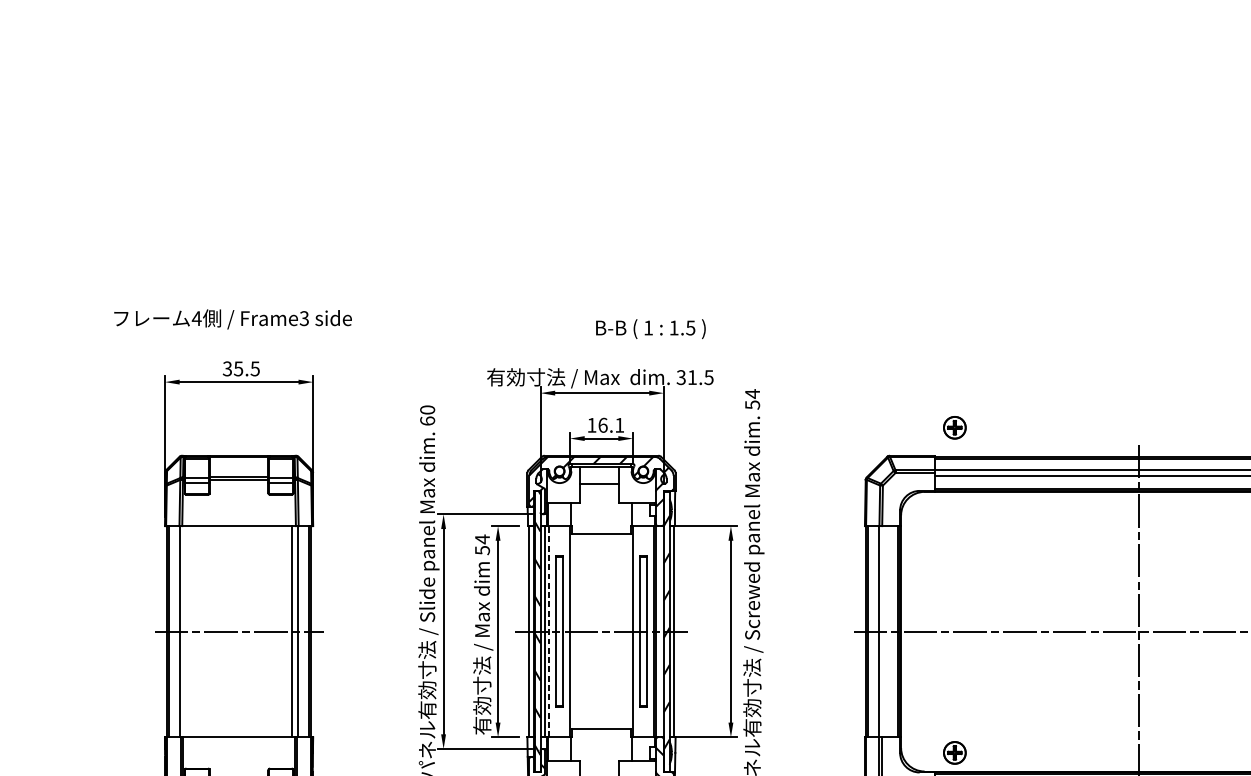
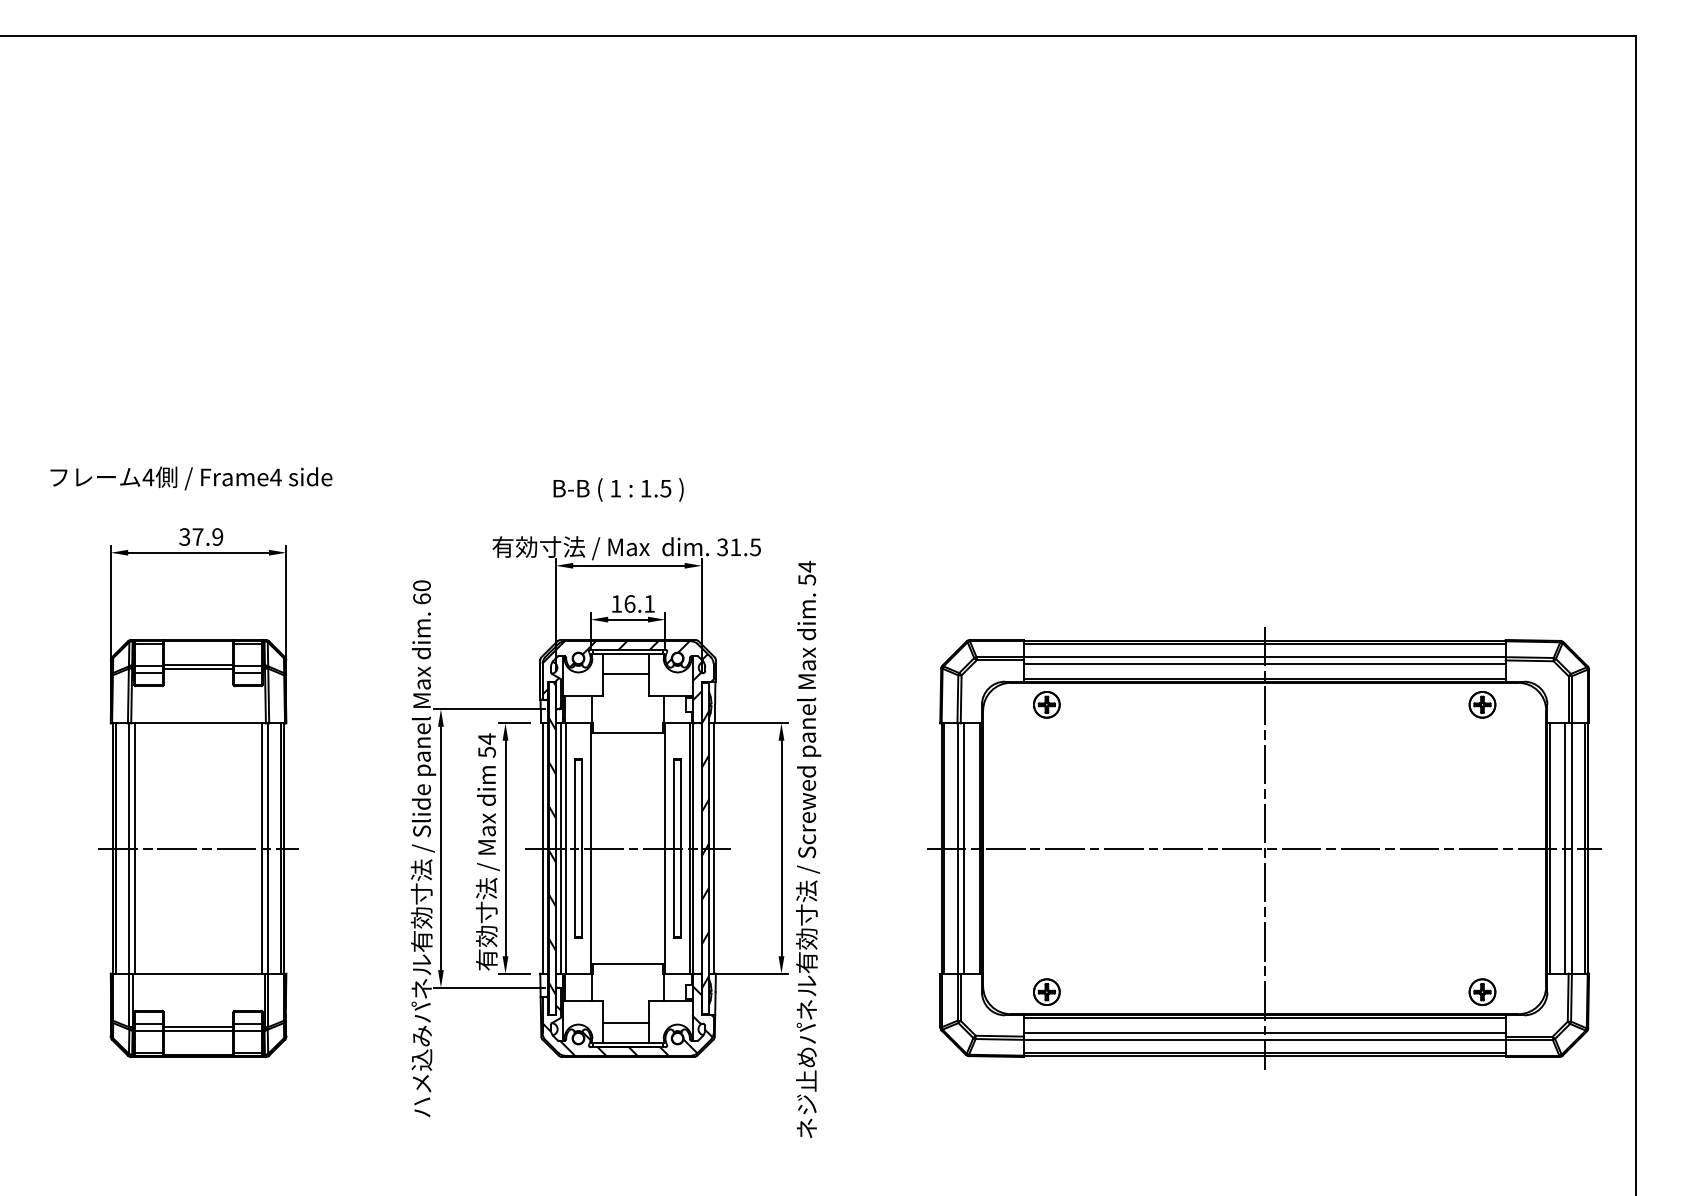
text: (303, 318) -> (275, 477), Frame3 -> Frame4
text: (650, 328) -> (618, 489), moved
text: (246, 368) -> (207, 536), 35.5 -> 37.9
part: (954, 427) -> (1046, 704), moved
line: (185, 631) -> (135, 848), added
line: (549, 631) -> (566, 848), dashed -> solid
line: (885, 631) -> (964, 848), added

